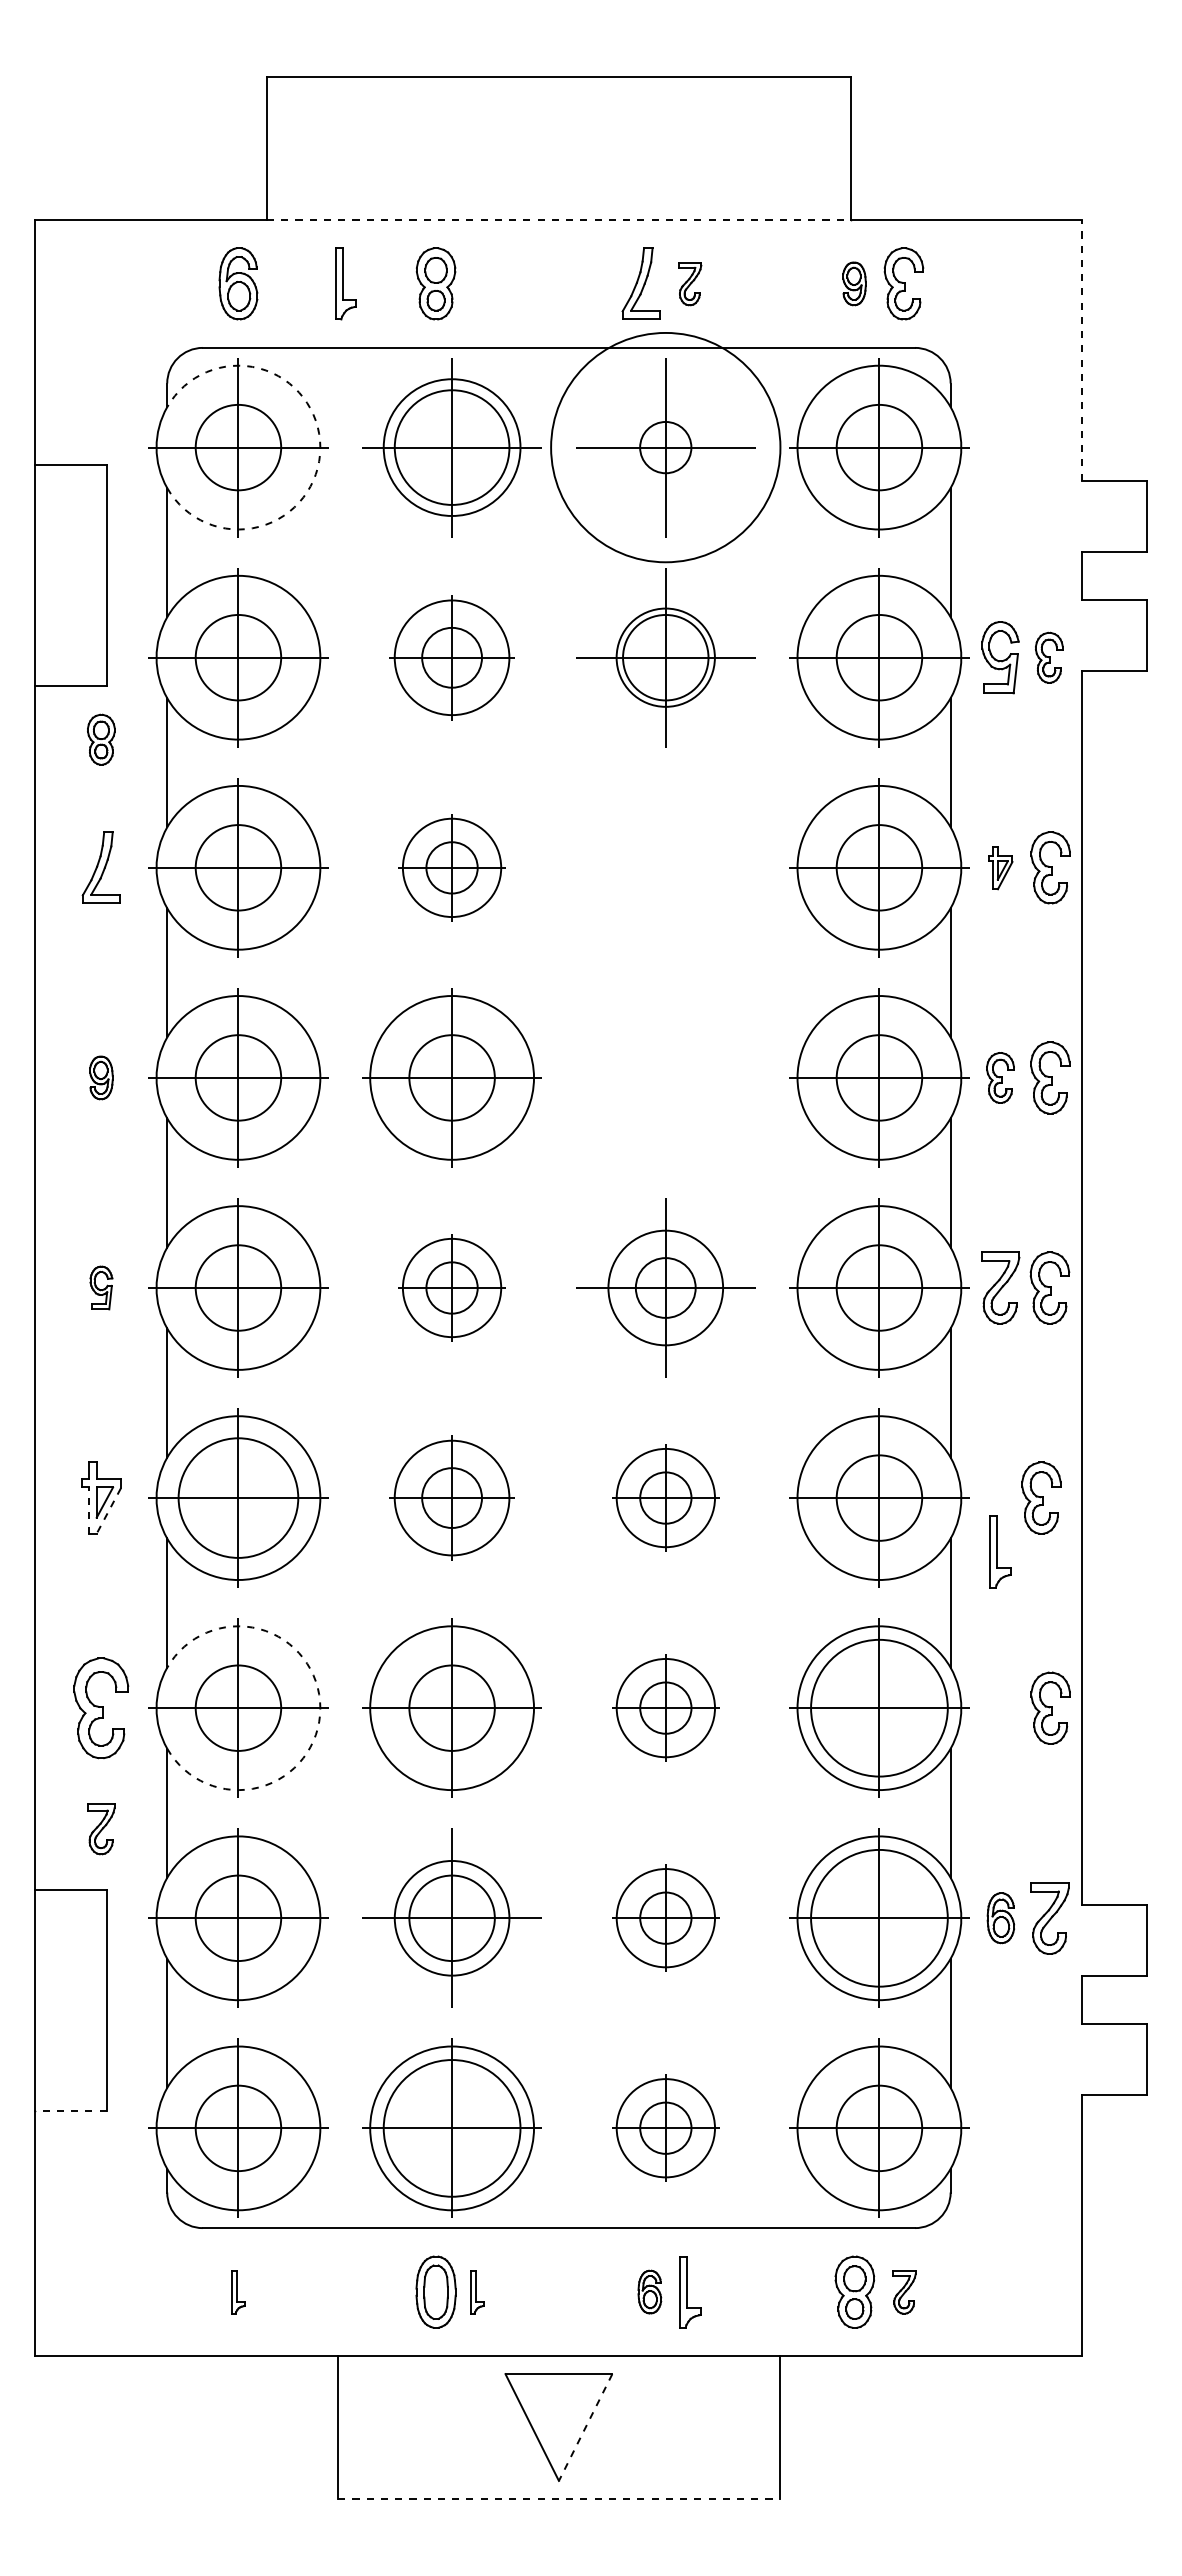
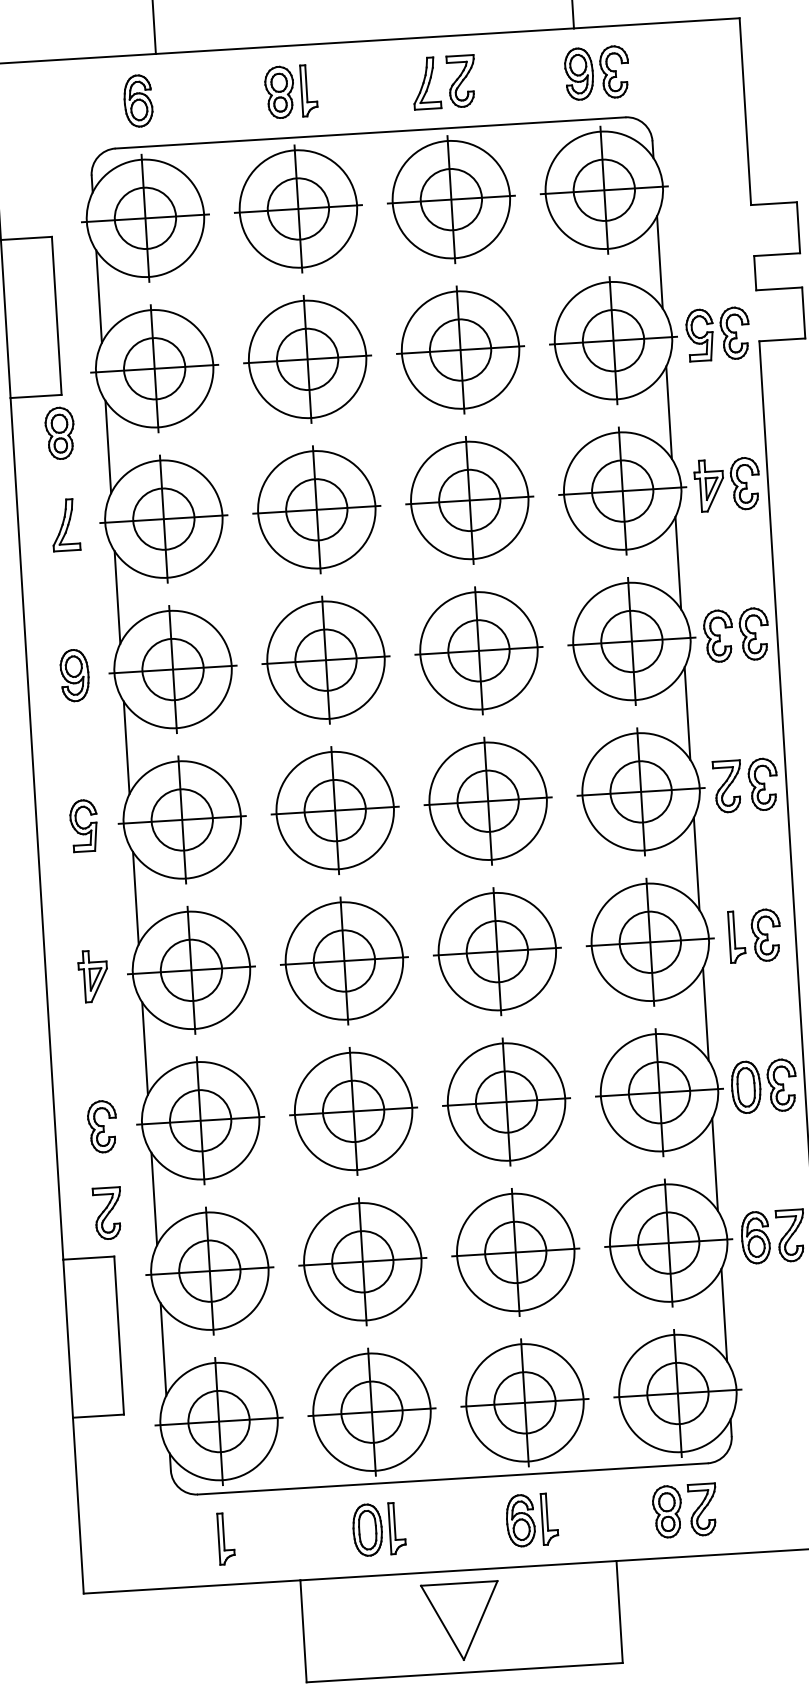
line: (559, 219) -> (365, 41), dashed -> solid
part: (345, 283) -> (308, 90), moved
part: (689, 283) -> (461, 81), size x1.67
part: (854, 283) -> (579, 73), size x1.67
line: (1082, 349) -> (745, 111), dashed -> solid
arc: (320, 447) -> (204, 214), dashed -> solid
circle: (451, 447) -> (297, 208), size x0.62
circle: (452, 447) -> (298, 208), size x1.43
circle: (665, 447) -> (451, 199), size x0.71
circle: (665, 447) -> (451, 199), size x1.67
part: (451, 657) -> (307, 359), size x1.43
circle: (665, 657) -> (460, 349), size x1.67
part: (1049, 657) -> (735, 333), size x1.43
part: (101, 739) -> (60, 433), size x1.43
part: (451, 867) -> (316, 509), size x1.67
part: (665, 867) -> (469, 500), added
part: (1000, 867) -> (709, 485), size x1.67
part: (101, 1077) -> (75, 675), size x1.67
part: (665, 1077) -> (478, 650), added
part: (1000, 1077) -> (718, 635), size x1.43
part: (101, 1287) -> (84, 825), size x1.67
part: (451, 1287) -> (334, 810), size x1.67
circle: (665, 1287) -> (487, 800), size x1.43
circle: (665, 1287) -> (487, 800), size x1.43
circle: (238, 1497) -> (191, 969), size x0.71
part: (451, 1497) -> (343, 960), size x1.43
part: (665, 1497) -> (497, 951), size x1.67
line: (88, 1510) -> (84, 985), dashed -> solid
line: (108, 1511) -> (99, 985), dashed -> solid
part: (1000, 1551) -> (736, 936), moved
part: (101, 1707) -> (102, 1126), size x0.71
part: (665, 1707) -> (506, 1101), size x1.67
circle: (879, 1707) -> (659, 1092), size x0.62
part: (1000, 1707) -> (746, 1086), added
arc: (320, 1708) -> (259, 1117), dashed -> solid
part: (101, 1829) -> (107, 1213), size x1.43
part: (665, 1917) -> (515, 1251), size x1.67
part: (1000, 1917) -> (755, 1237), size x1.43
circle: (452, 1918) -> (363, 1261), size x1.43
circle: (879, 1918) -> (668, 1243), size x0.62
line: (71, 2110) -> (98, 1416), dashed -> solid
part: (665, 2127) -> (524, 1402), size x1.67
circle: (451, 2128) -> (371, 1412), size x0.62
part: (649, 2291) -> (520, 1520), size x1.67
part: (238, 2292) -> (226, 1539), size x1.67
part: (477, 2292) -> (397, 1528), size x1.67
part: (904, 2292) -> (703, 1509), size x1.67
line: (585, 2427) -> (480, 1620), dashed -> solid
line: (558, 2498) -> (464, 1672), dashed -> solid

